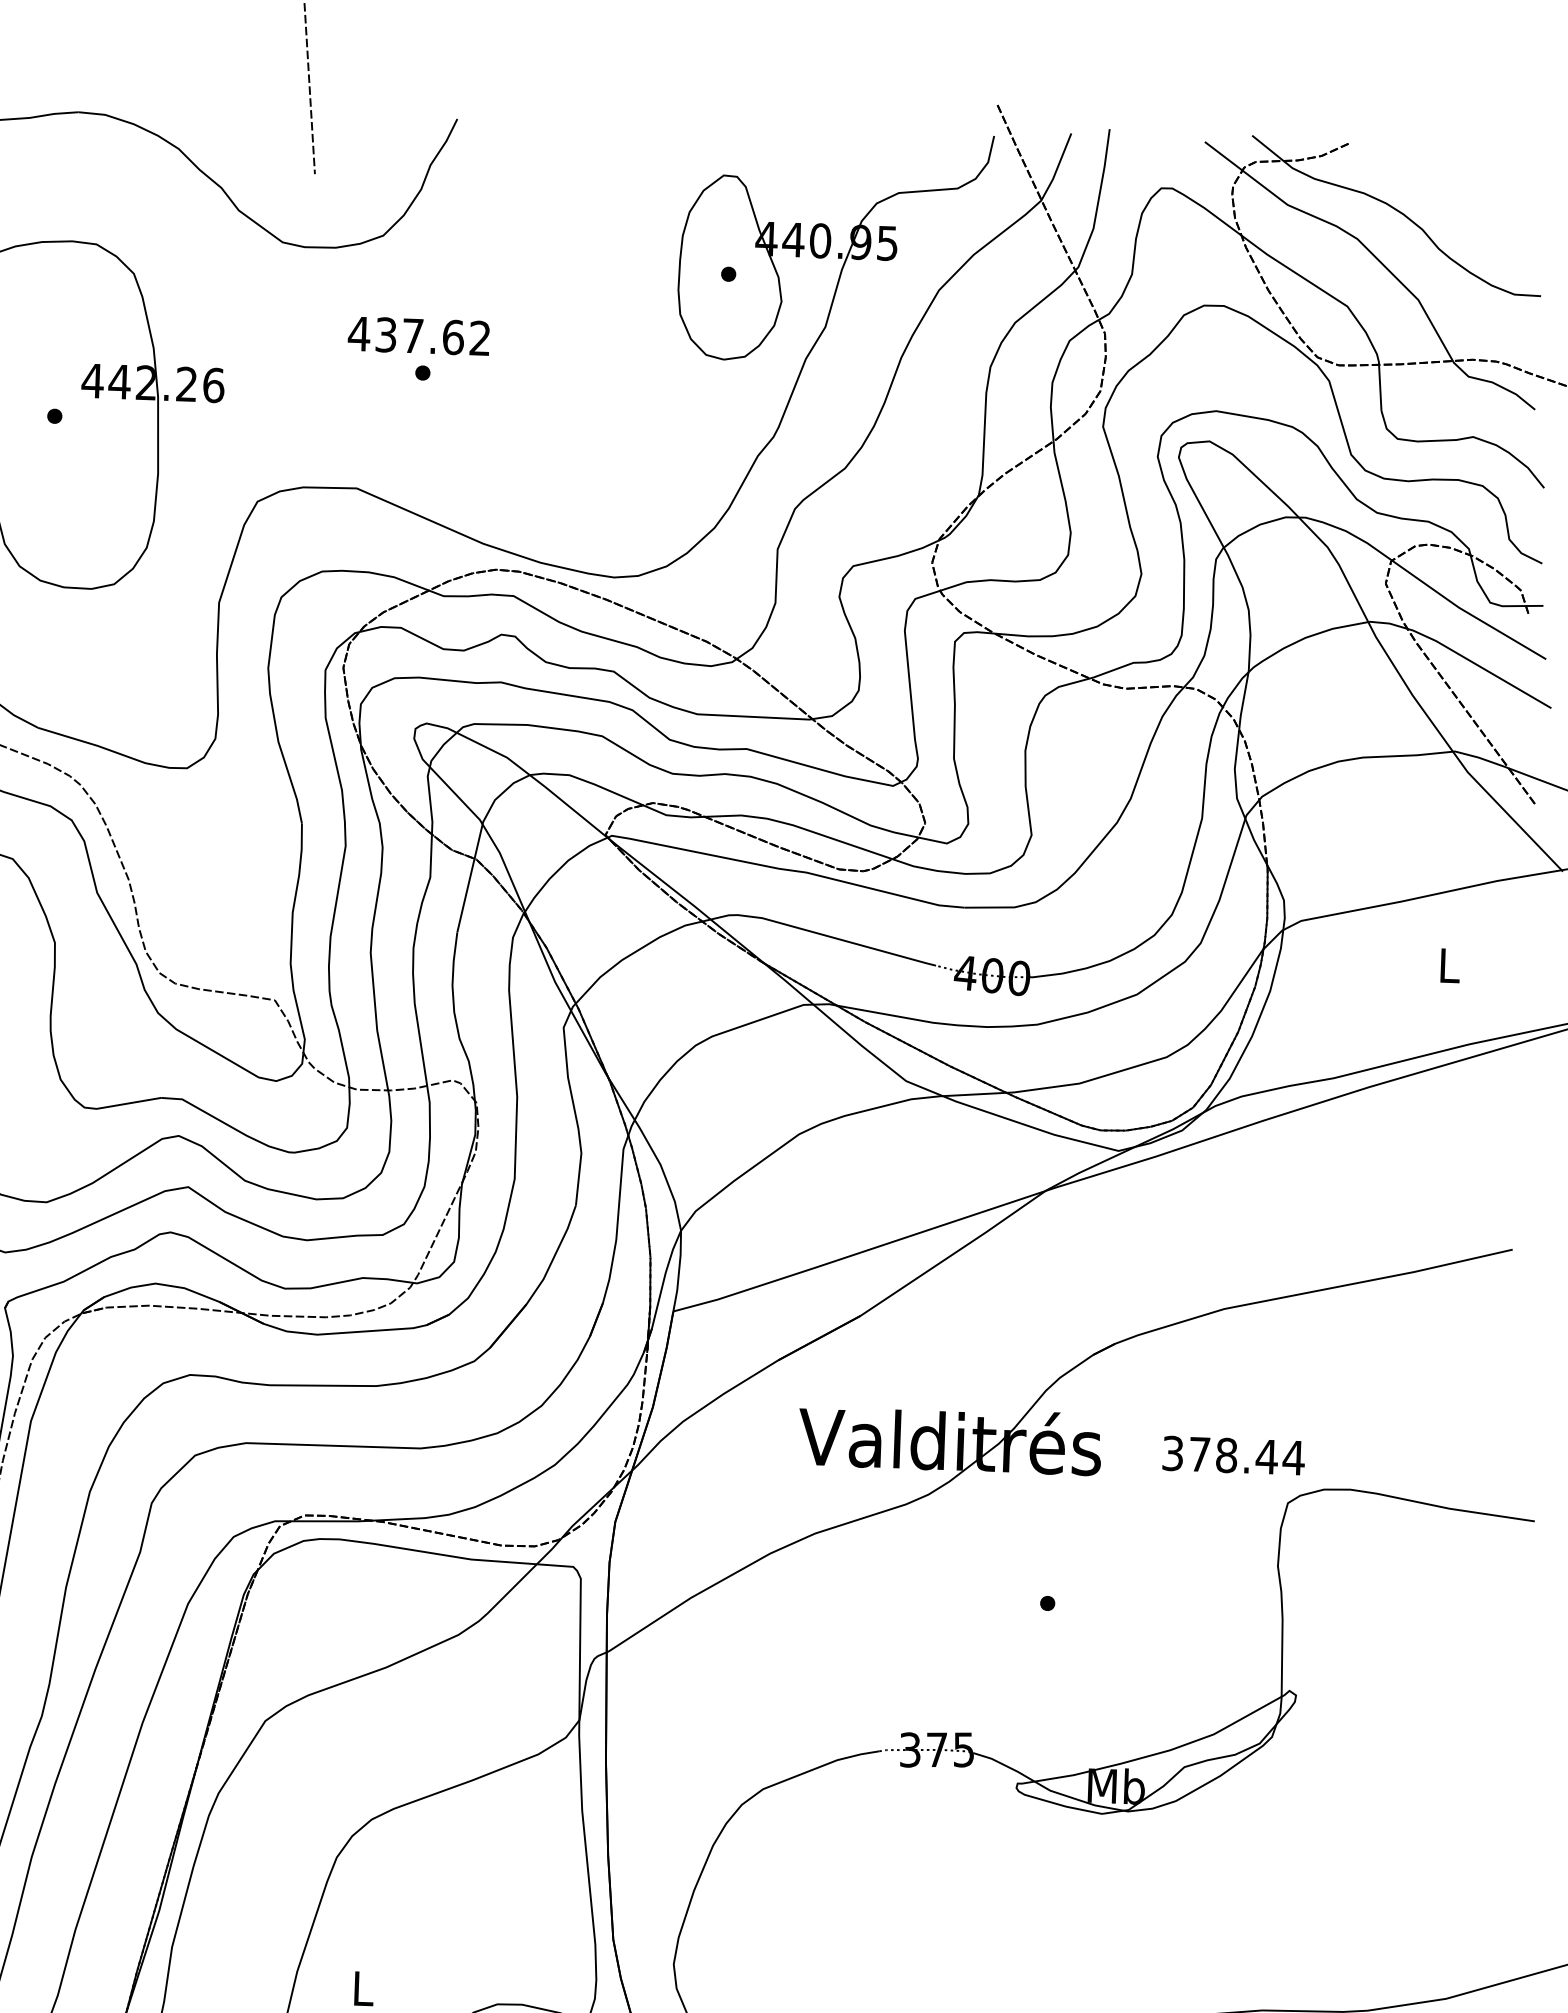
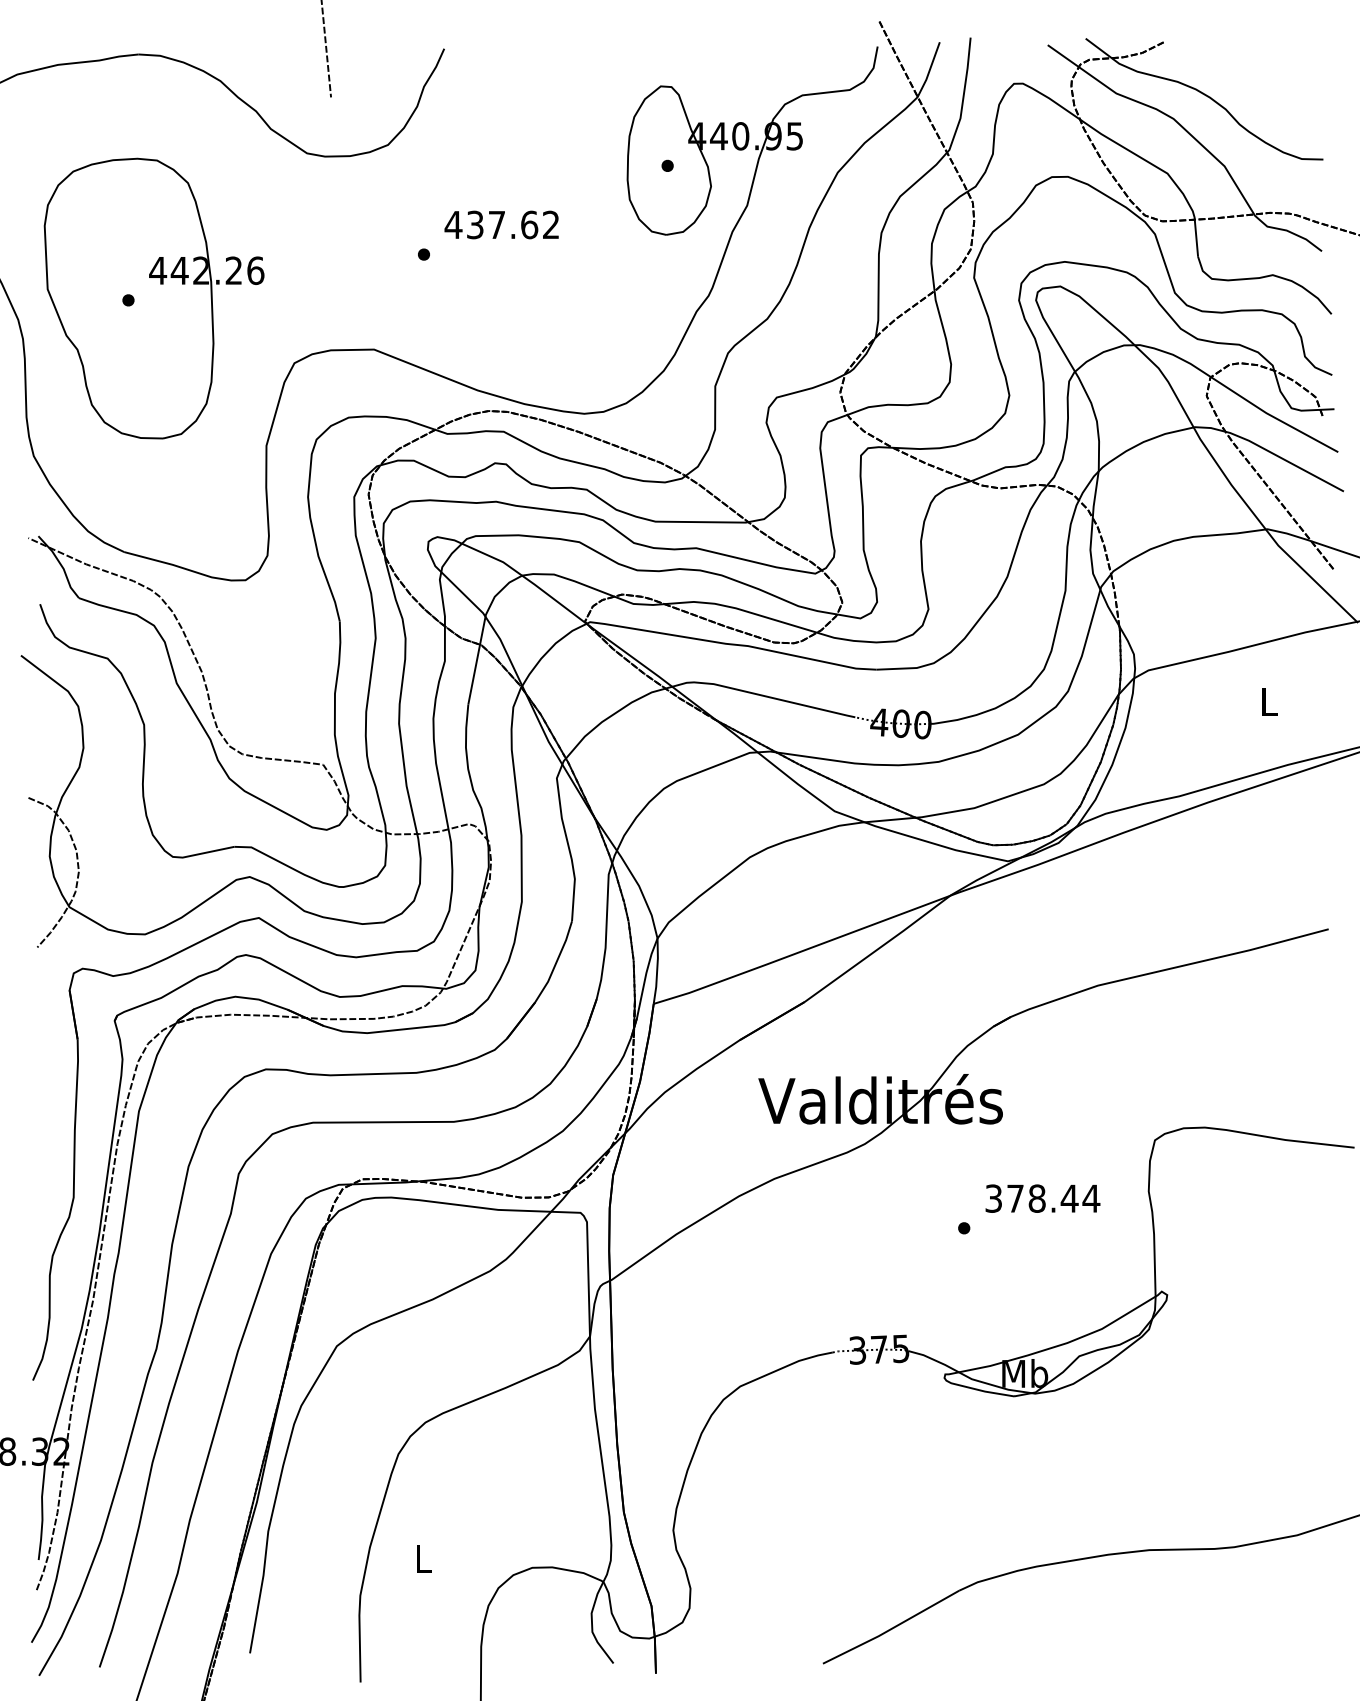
text: (418, 335) -> (501, 224), moved
text: (1233, 1455) -> (1042, 1198), moved

